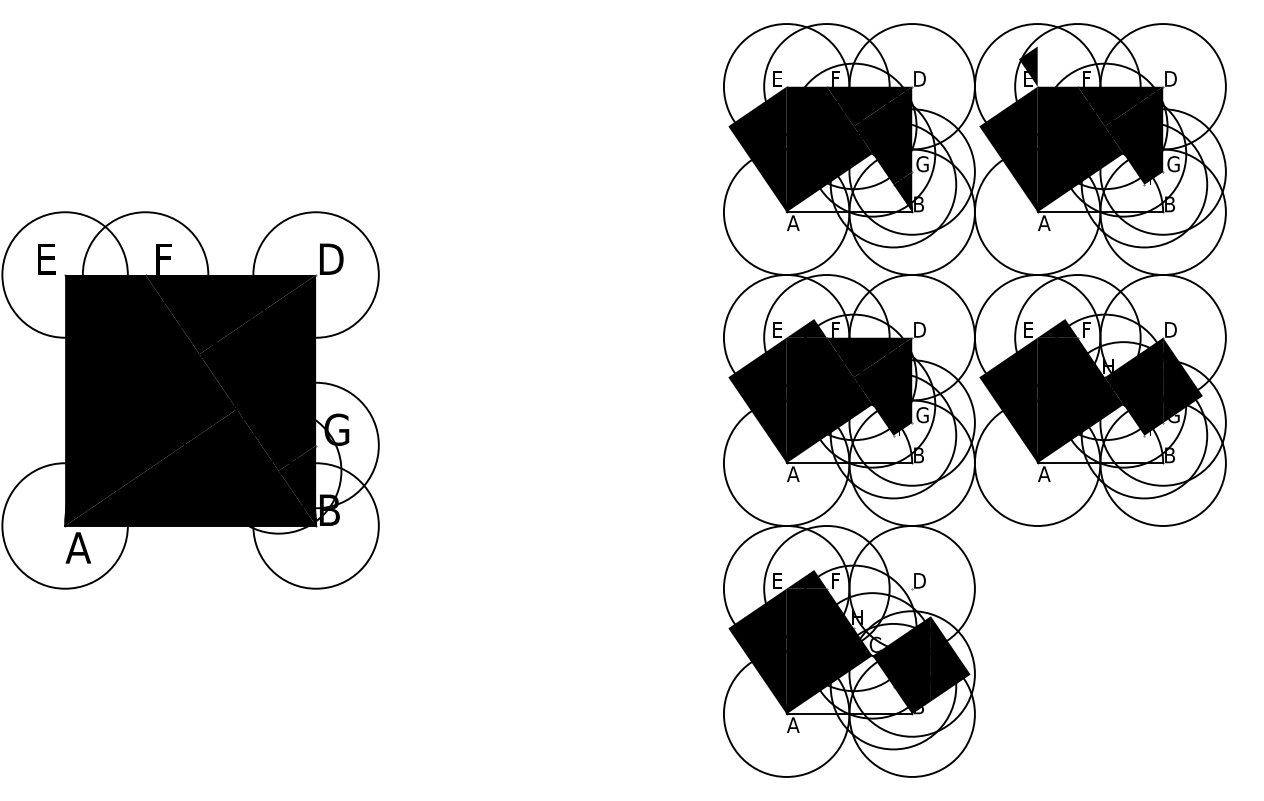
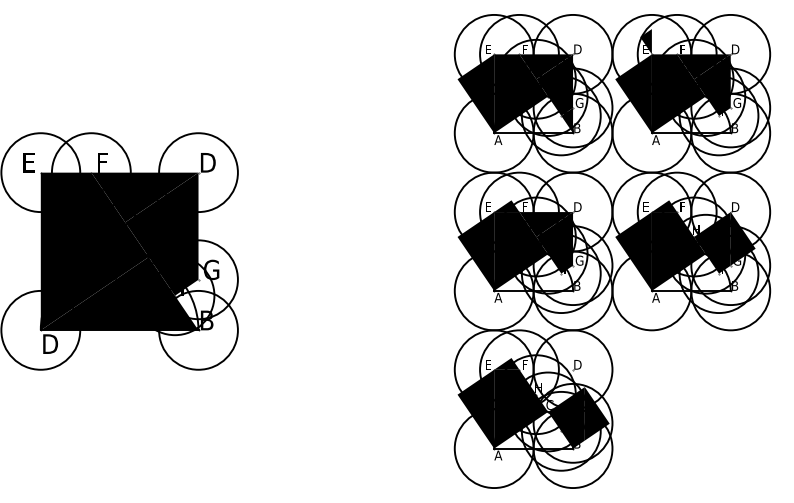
fill: (296, 484) -> (186, 304), removed
text: (78, 546) -> (49, 343), A -> D

